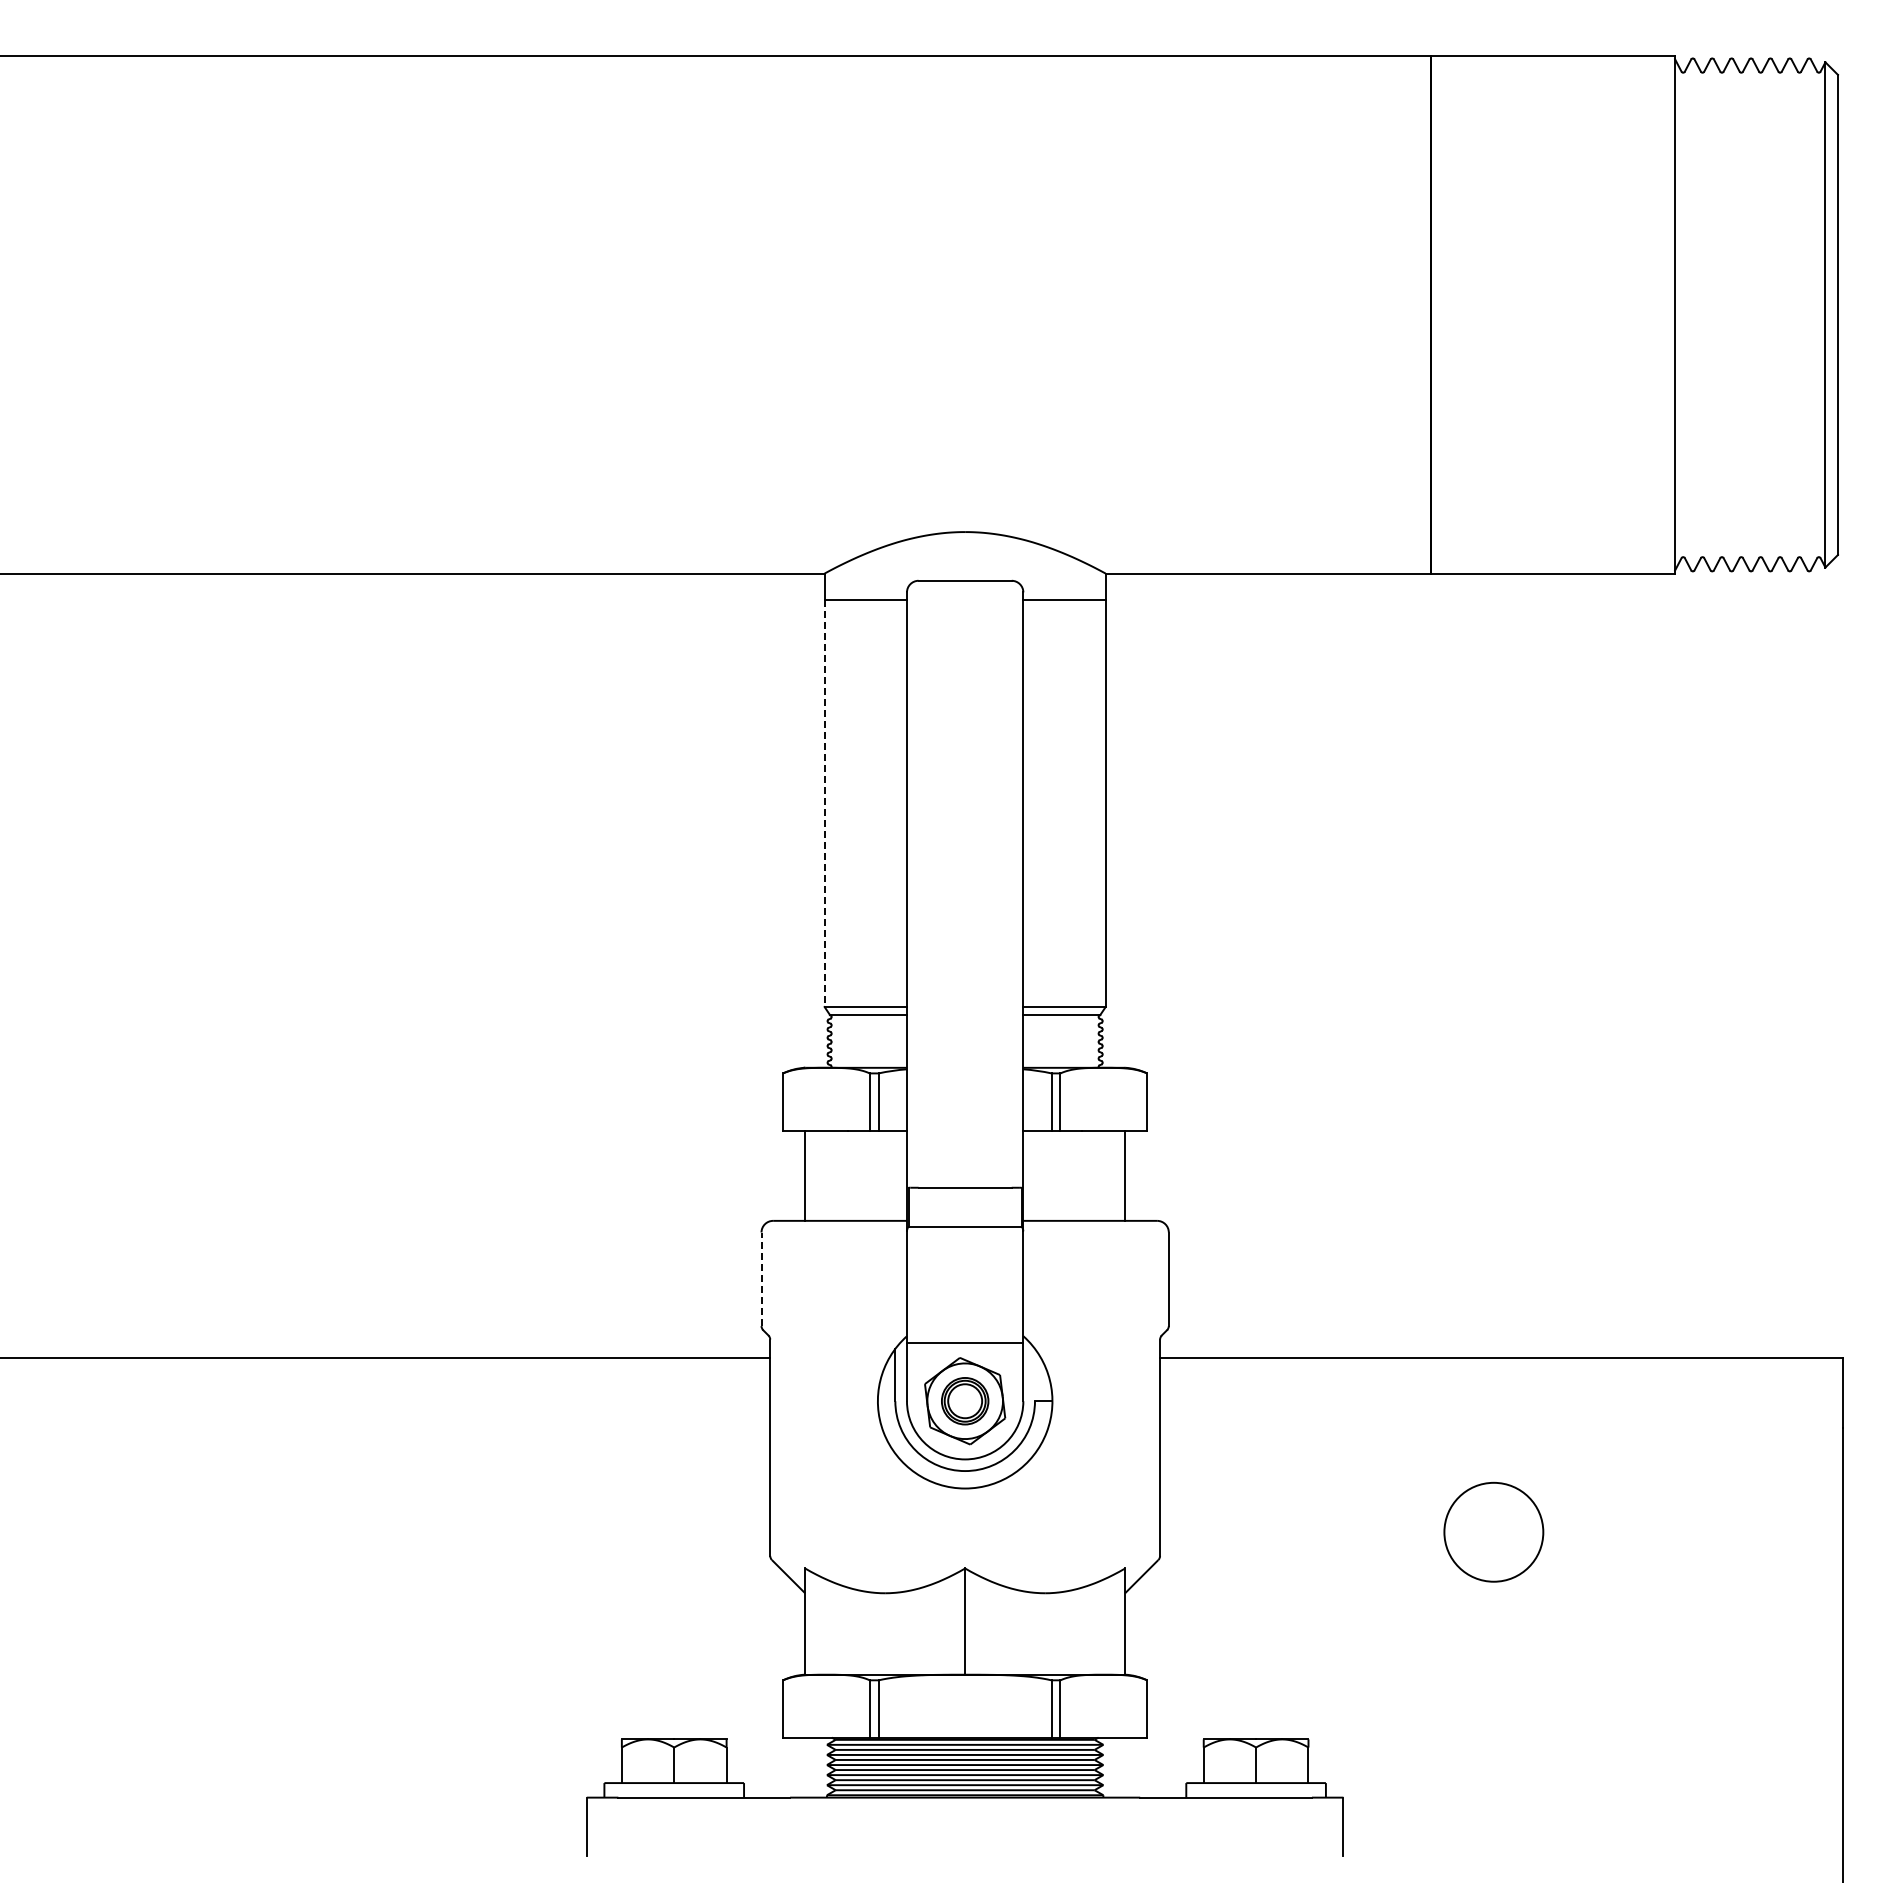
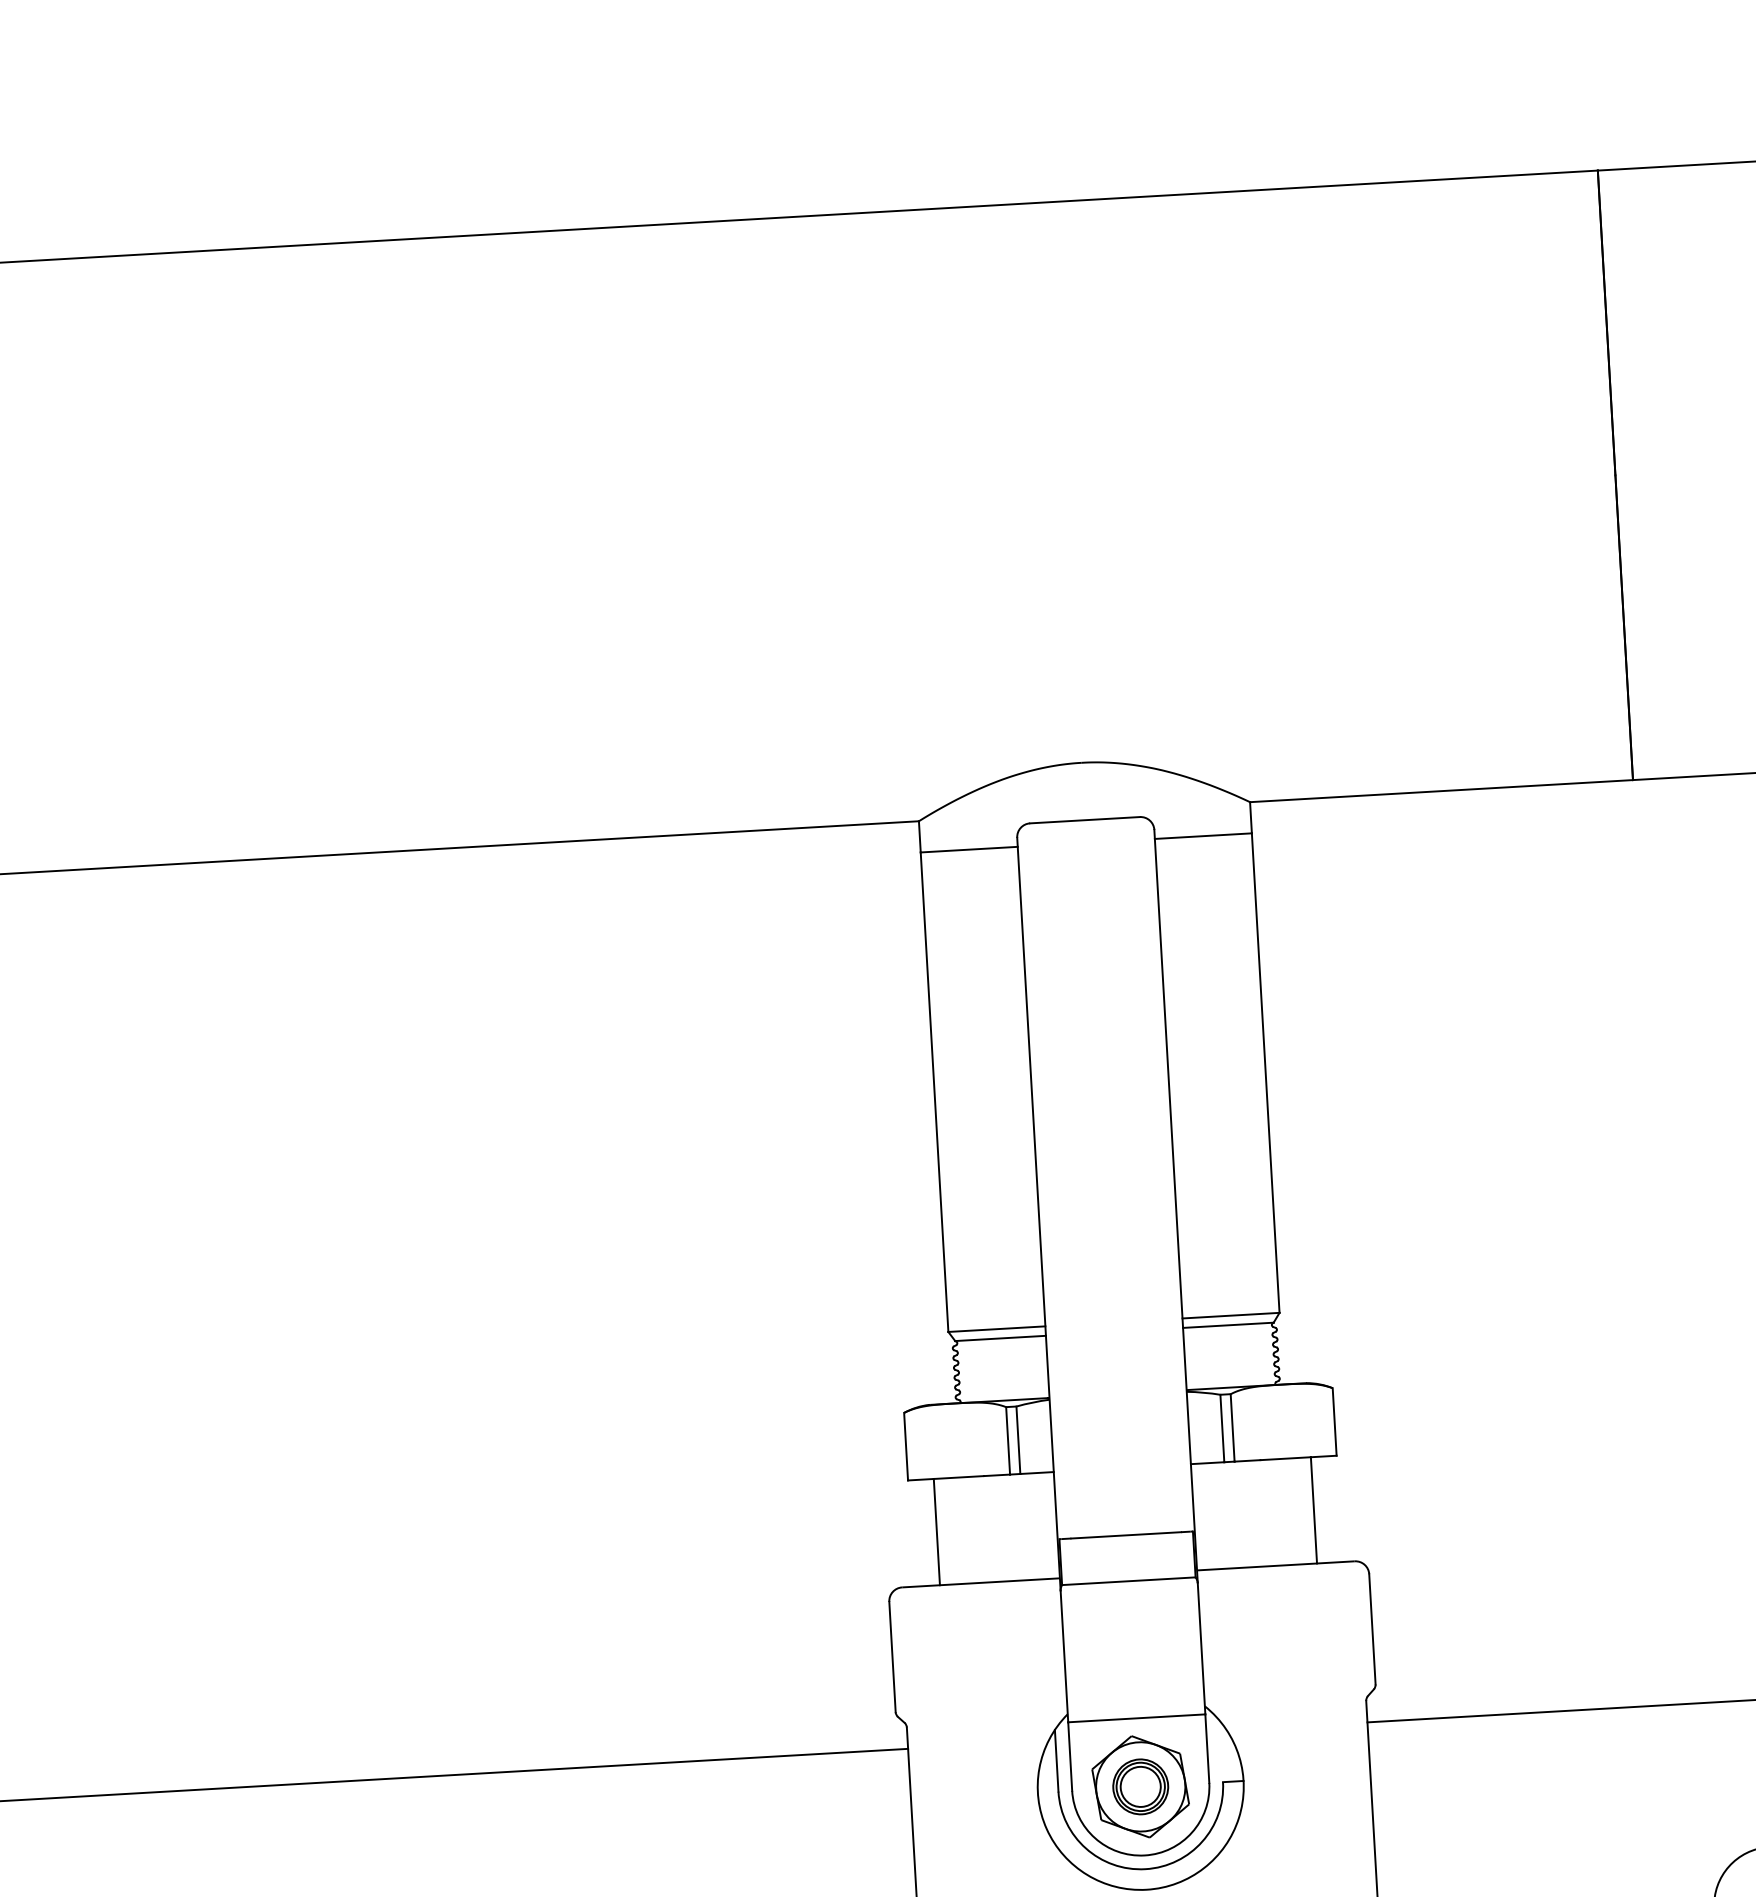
line: (824, 804) -> (934, 1093), dashed -> solid
line: (761, 1279) -> (892, 1657), dashed -> solid

